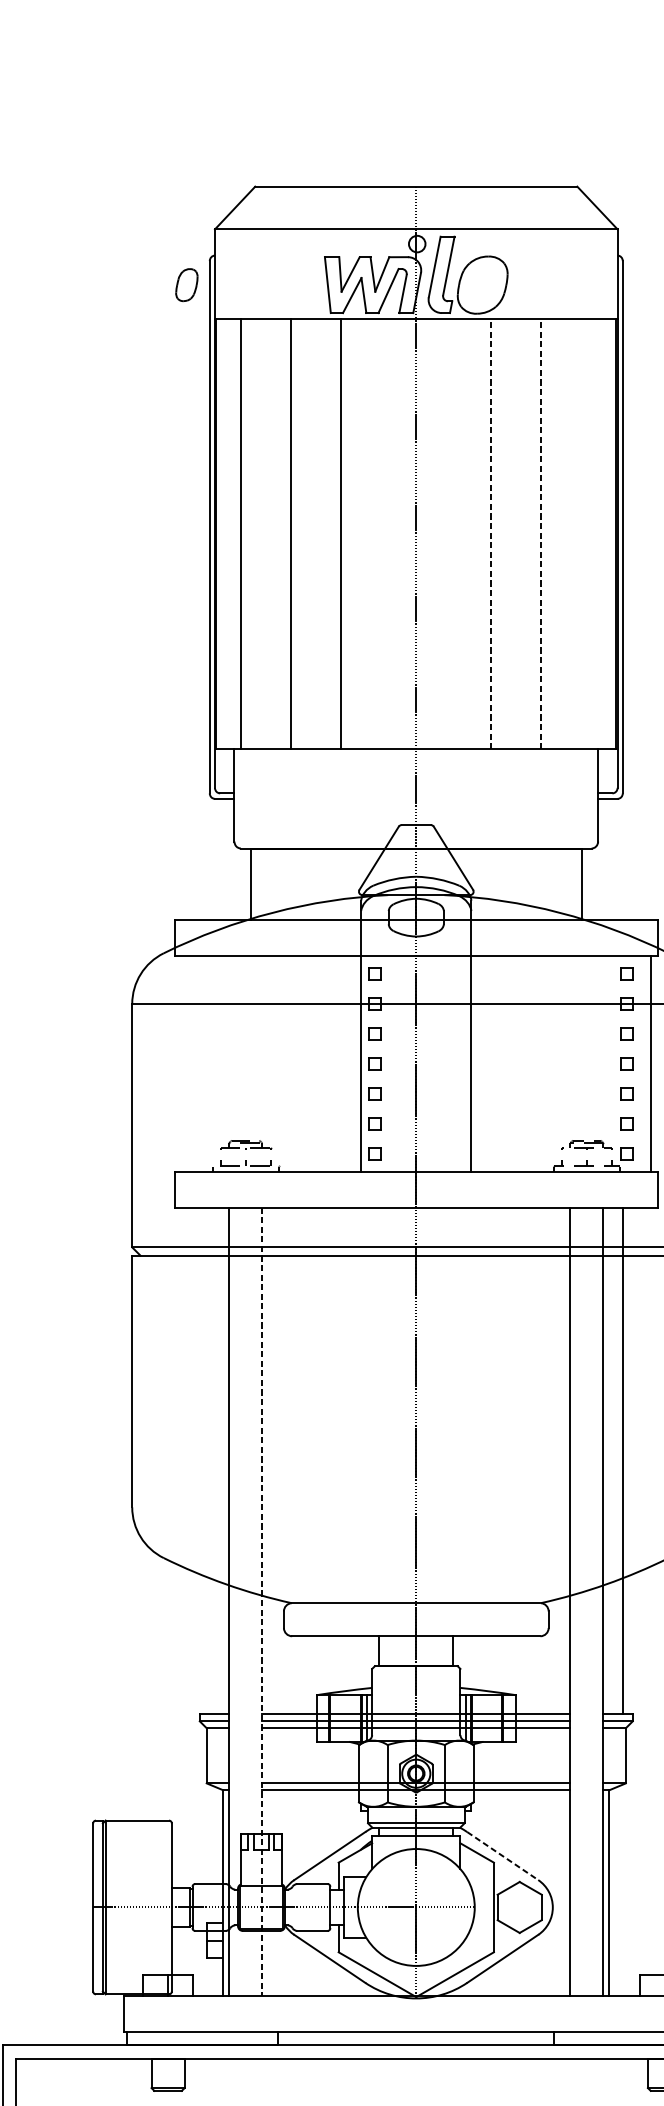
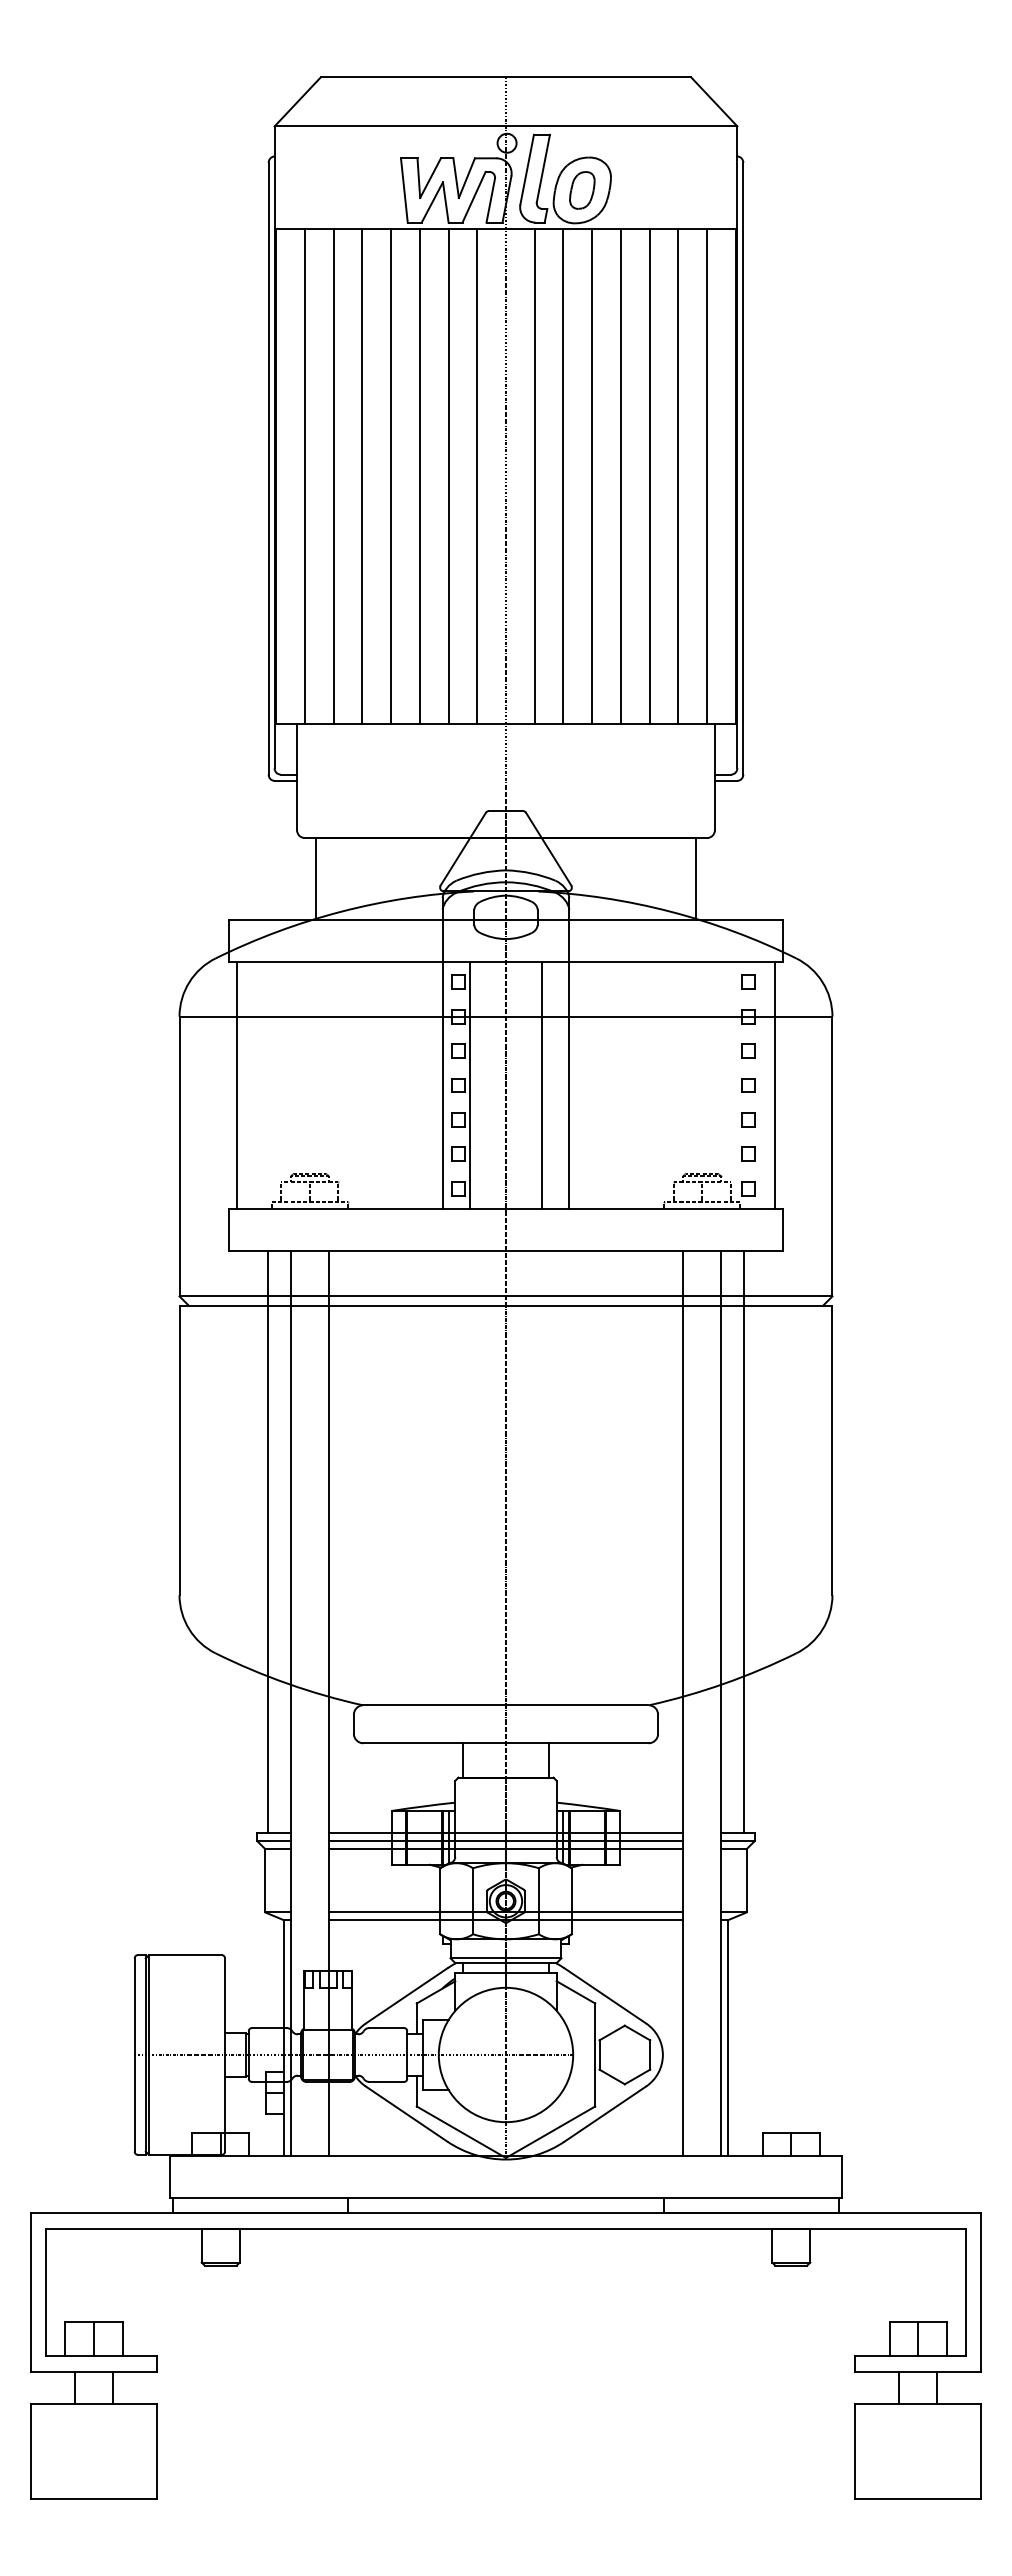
part: (187, 285) -> (582, 190), moved
line: (266, 534) -> (333, 476), added
line: (316, 534) -> (391, 476), added
line: (366, 534) -> (448, 476), added
line: (391, 534) -> (477, 476), added
line: (441, 534) -> (534, 476), added
line: (466, 534) -> (563, 476), added
line: (491, 534) -> (592, 476), dashed -> solid
line: (515, 534) -> (620, 476), added
line: (541, 534) -> (649, 476), dashed -> solid
line: (566, 534) -> (678, 476), added
line: (591, 534) -> (707, 476), added
line: (181, 1063) -> (236, 1085), added
line: (385, 1063) -> (470, 1085), added
line: (447, 1063) -> (541, 1085), added
line: (209, 1460) -> (268, 1541), added
line: (261, 1601) -> (328, 1703), dashed -> solid
line: (502, 1856) -> (605, 1996), dashed -> solid

